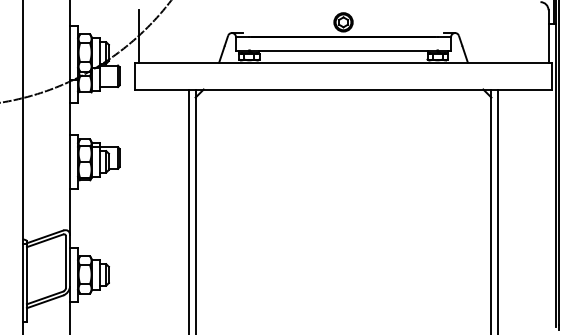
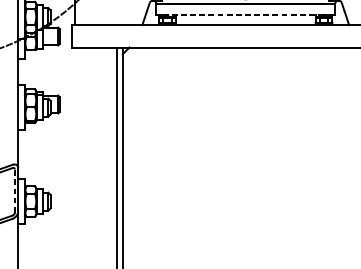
line: (343, 50) -> (245, 15), solid -> dashed
line: (65, 262) -> (14, 191), solid -> dashed

